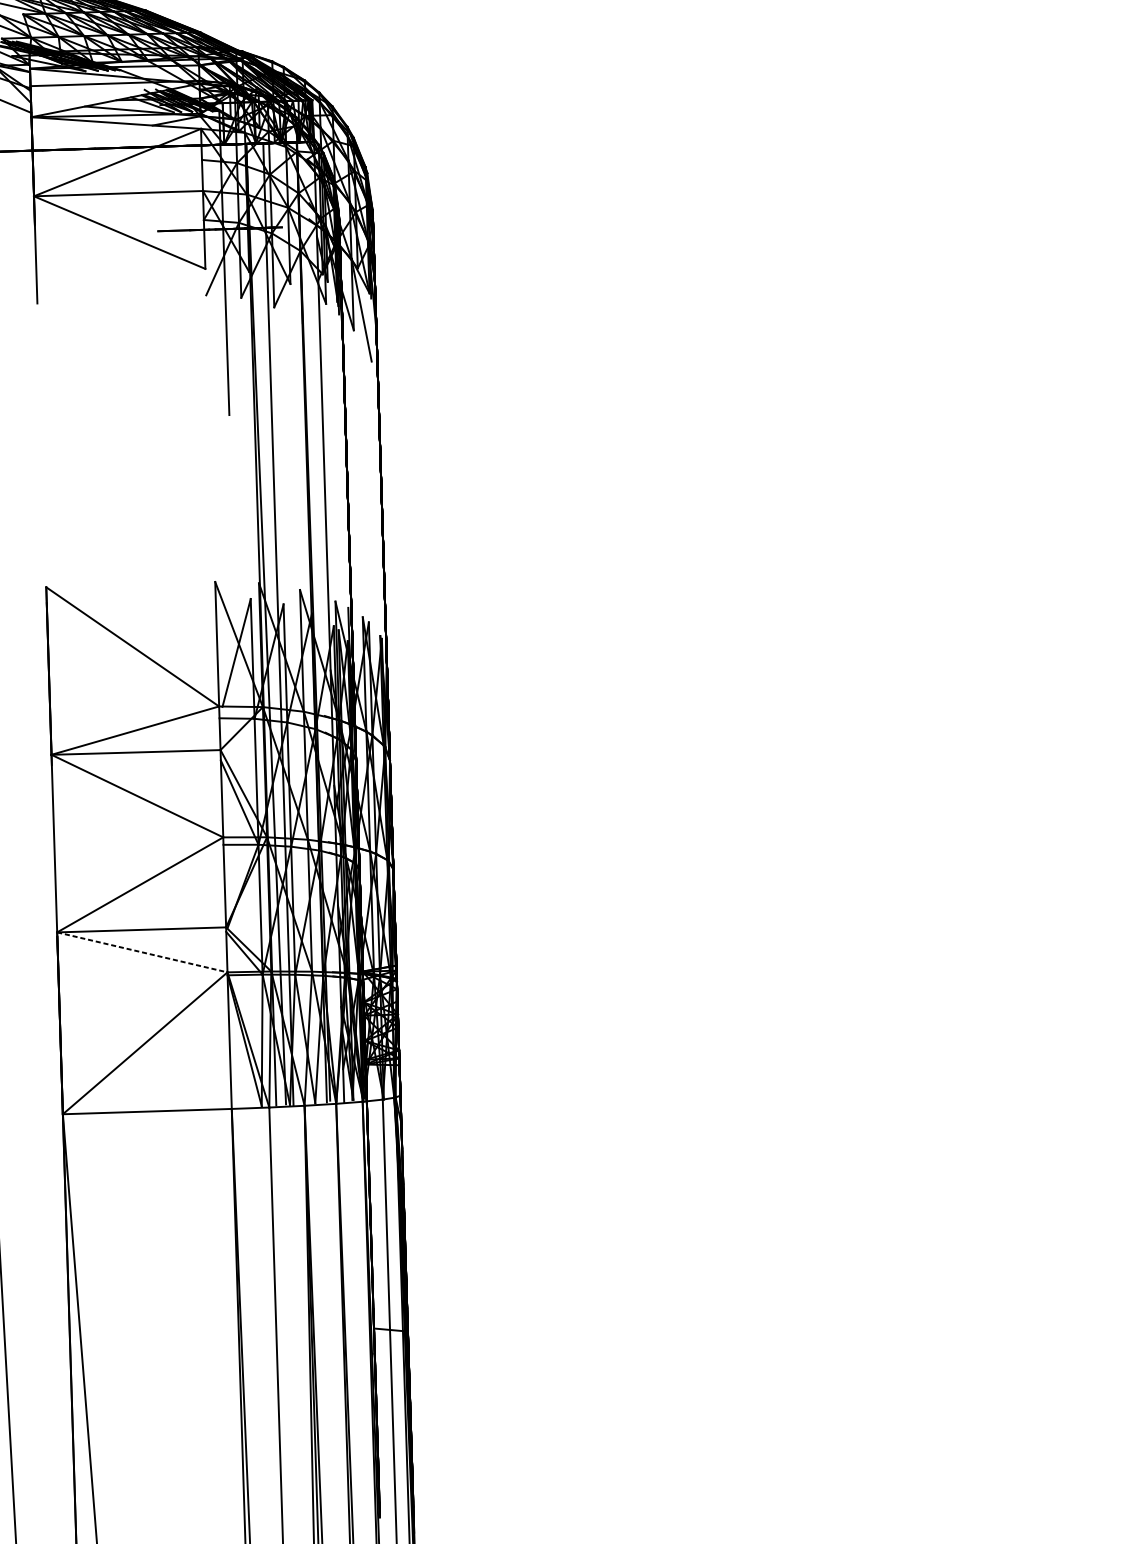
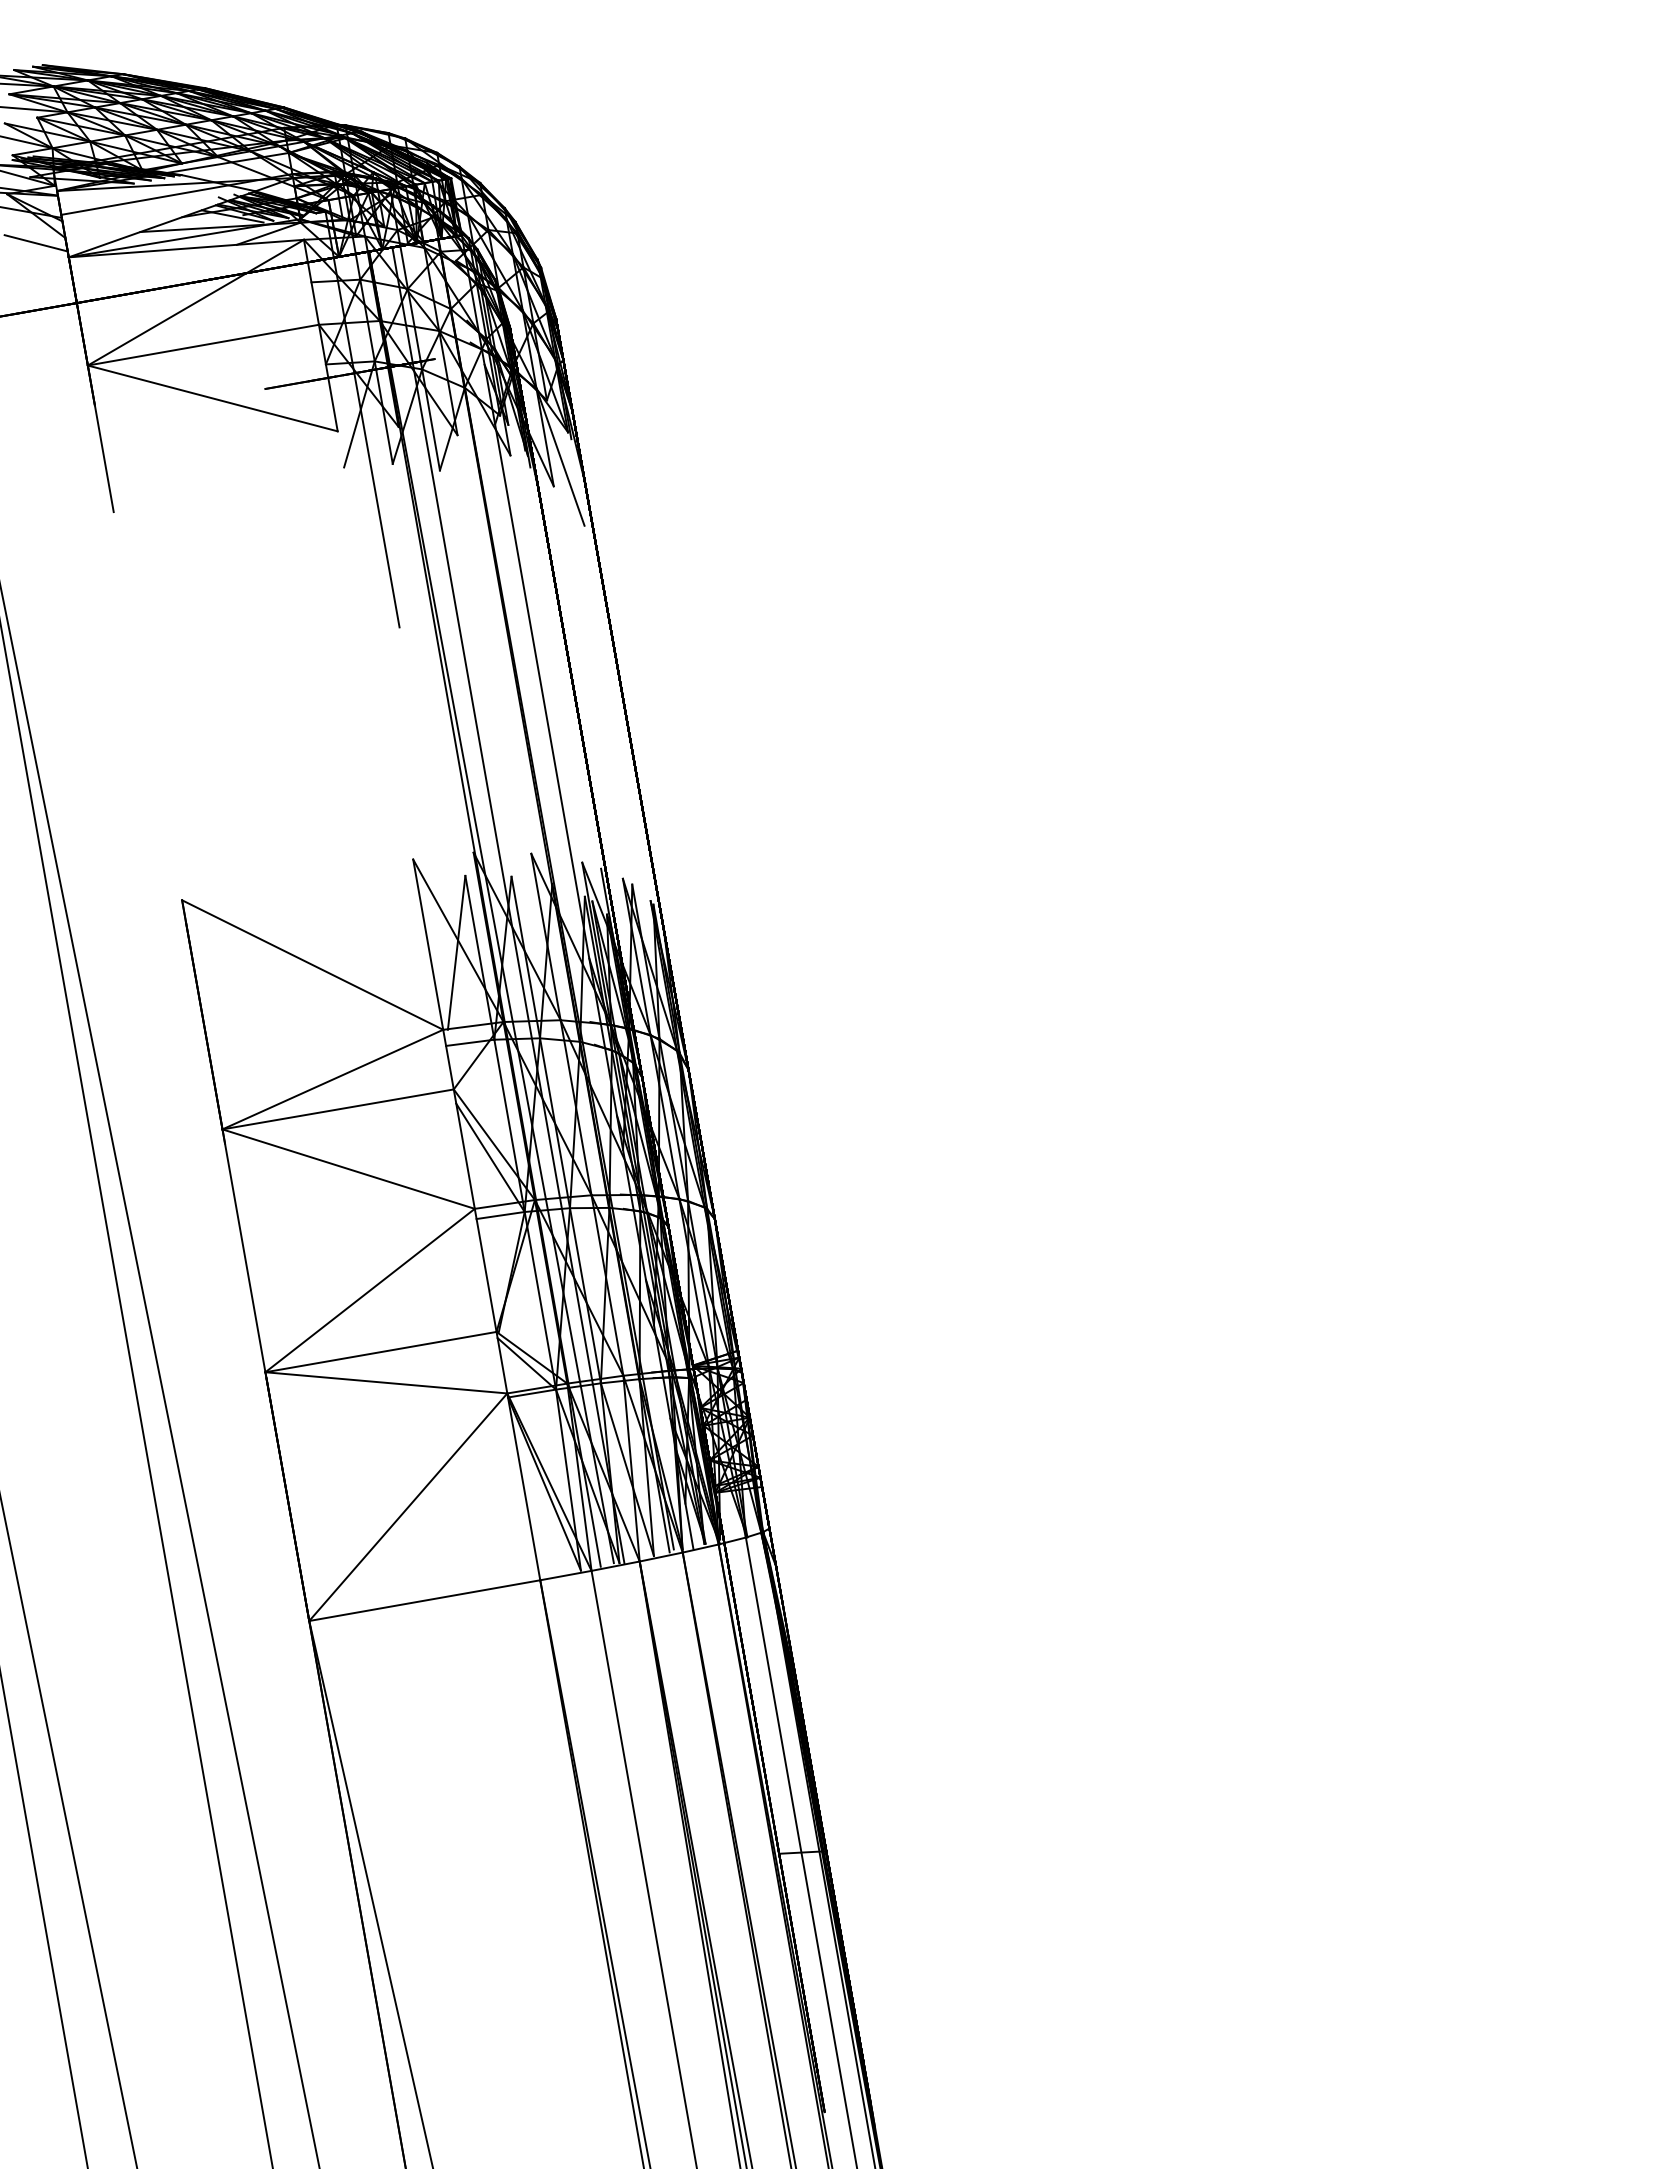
line: (142, 952) -> (386, 1382), dashed -> solid

